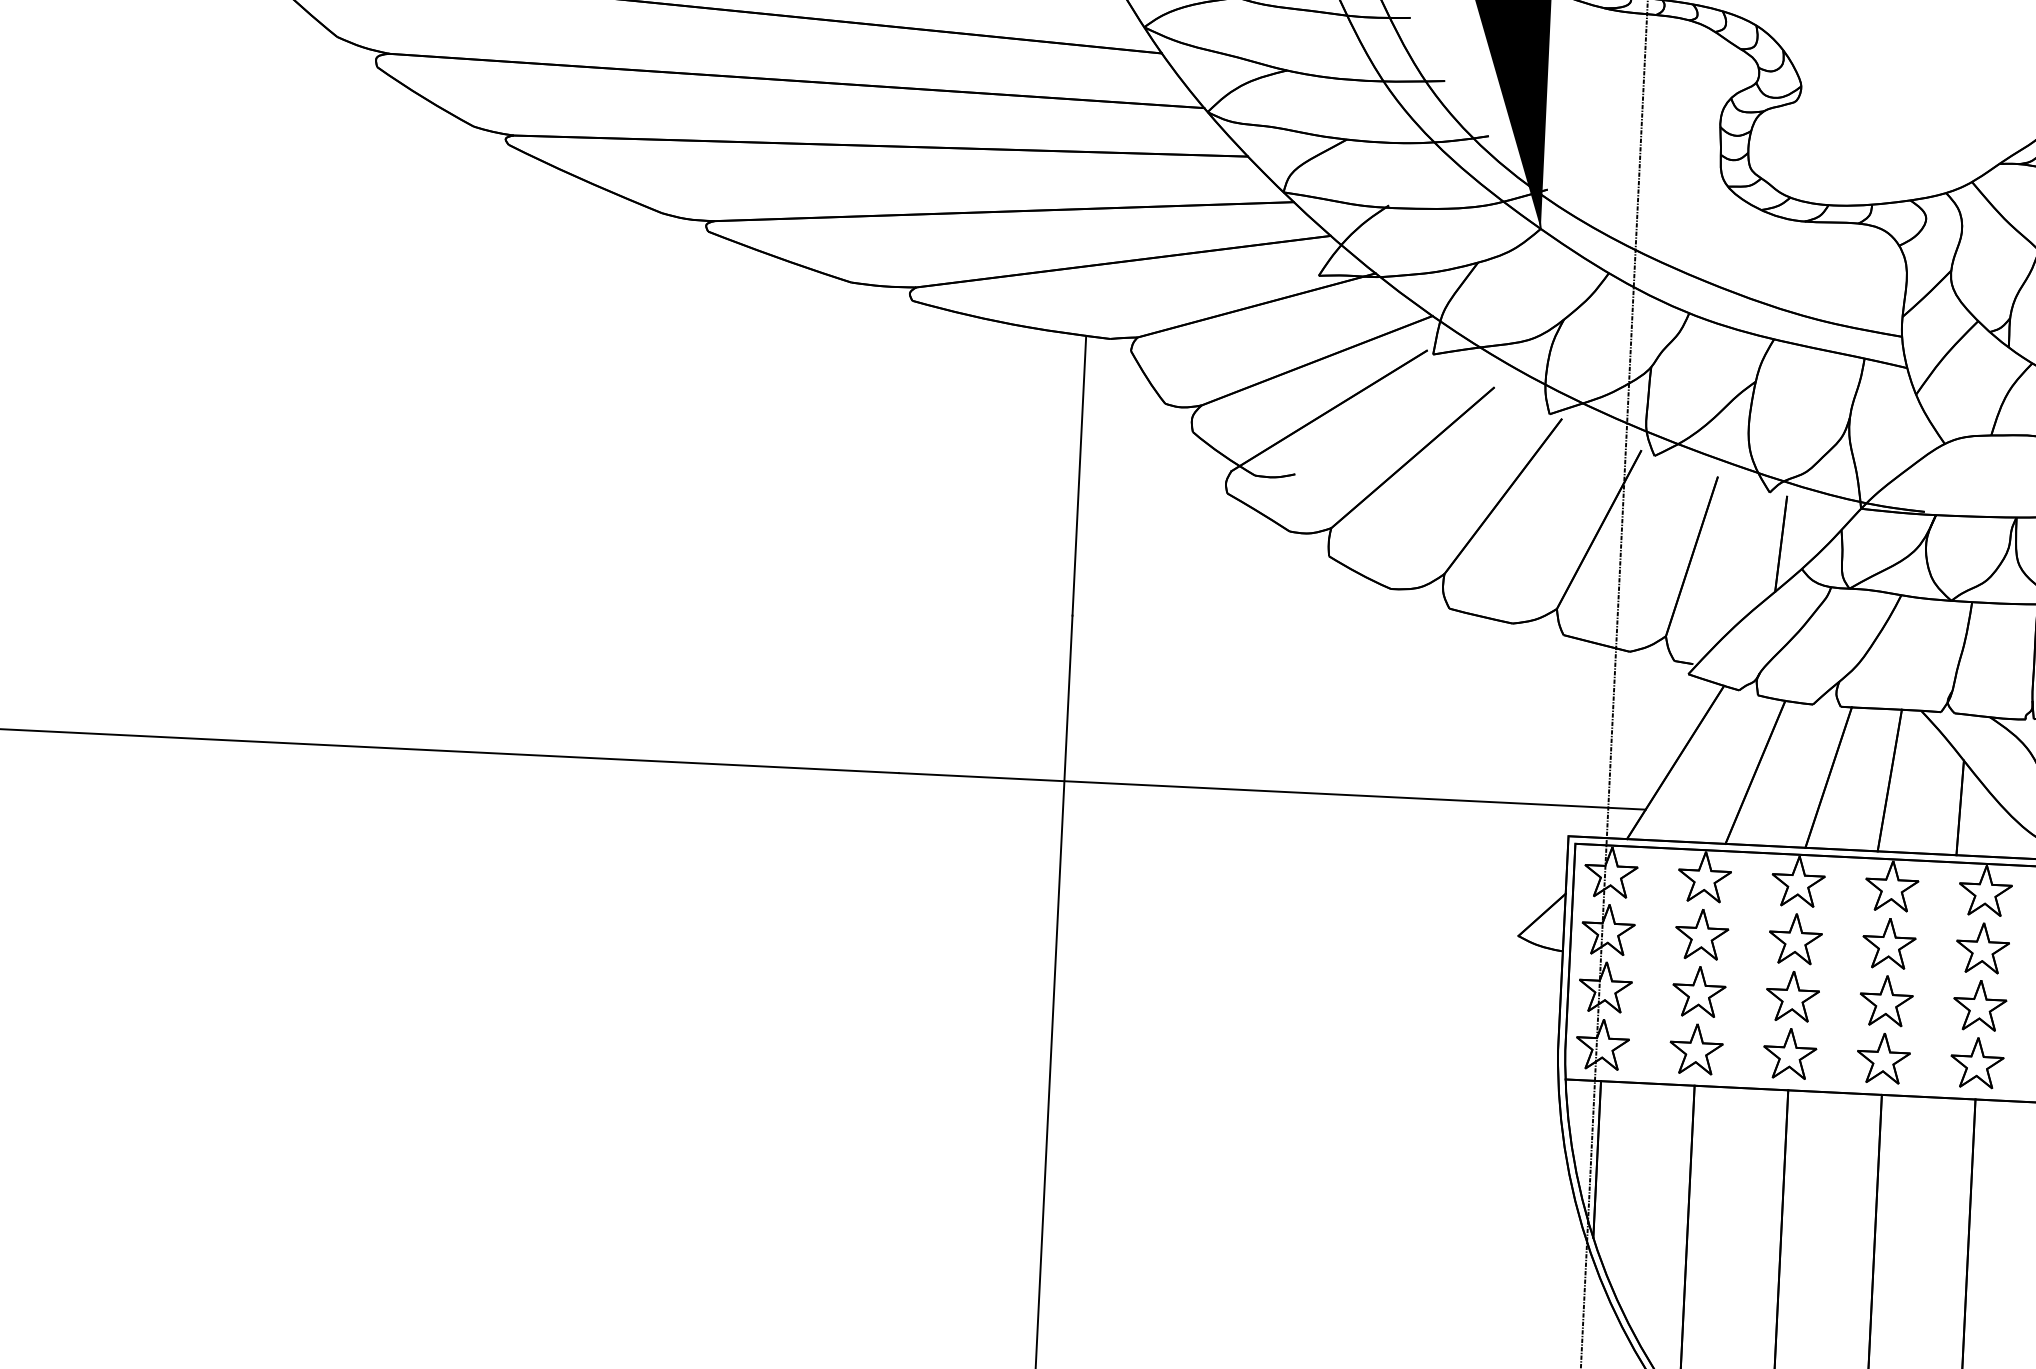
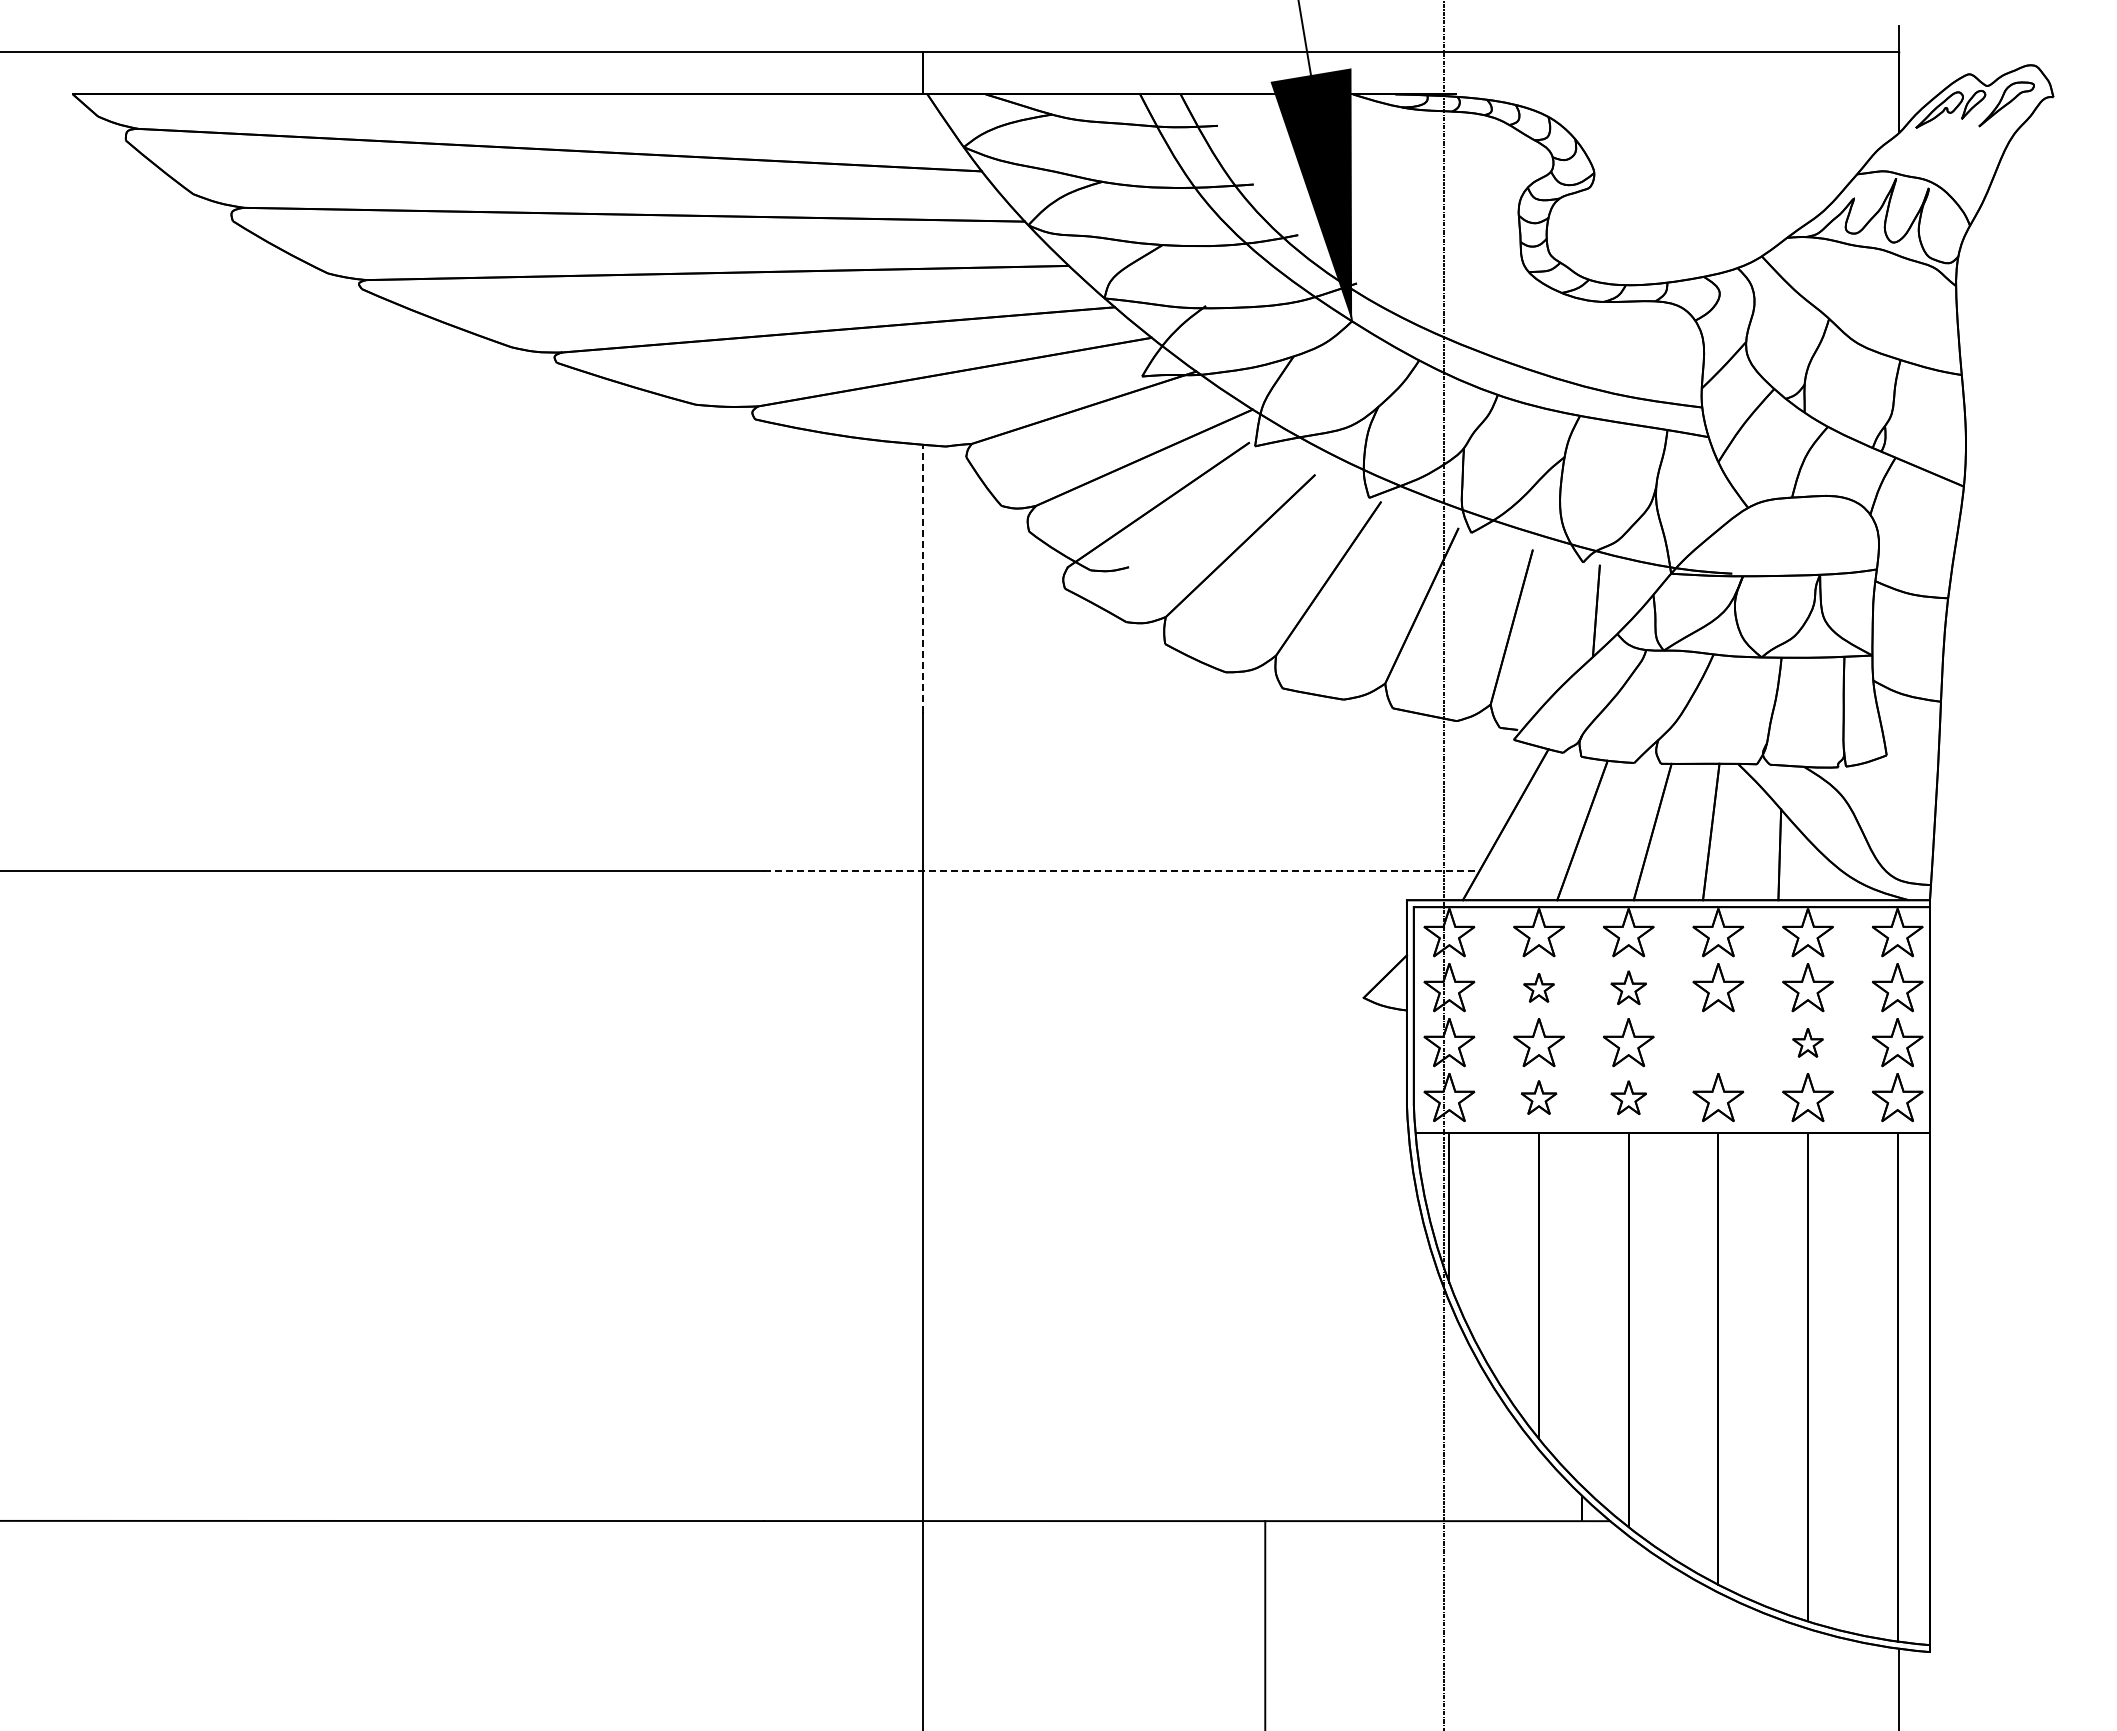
line: (1079, 475) -> (922, 578), solid -> dashed
line: (1271, 791) -> (1121, 871), solid -> dashed
part: (1701, 934) -> (1538, 987), size x0.6
part: (1795, 938) -> (1628, 987), size x0.7
part: (1886, 1000) -> (1718, 1042), removed
part: (1979, 1005) -> (1807, 1042), size x0.6
part: (1695, 1048) -> (1538, 1097), size x0.7
part: (1789, 1053) -> (1628, 1097), size x0.7

